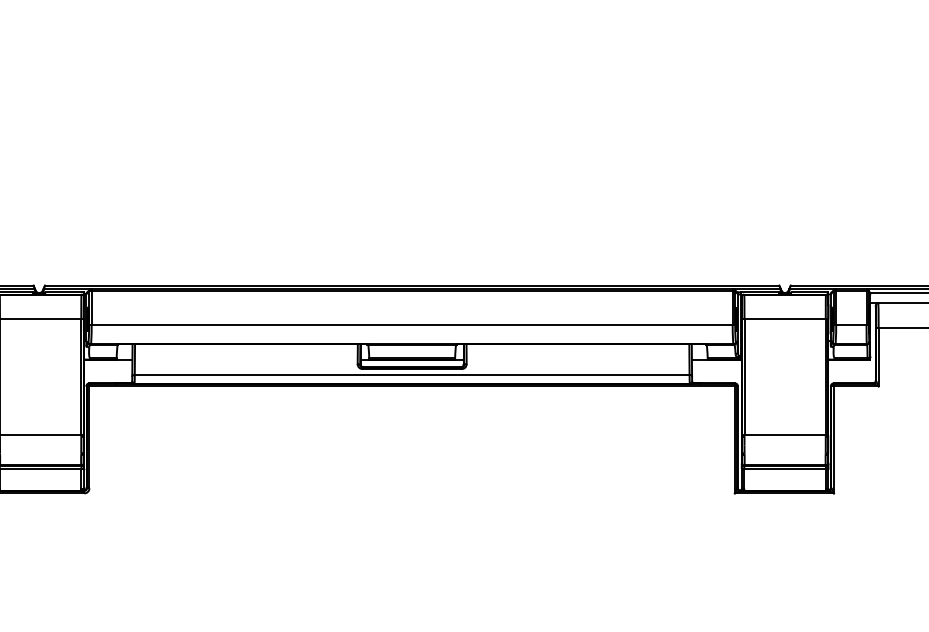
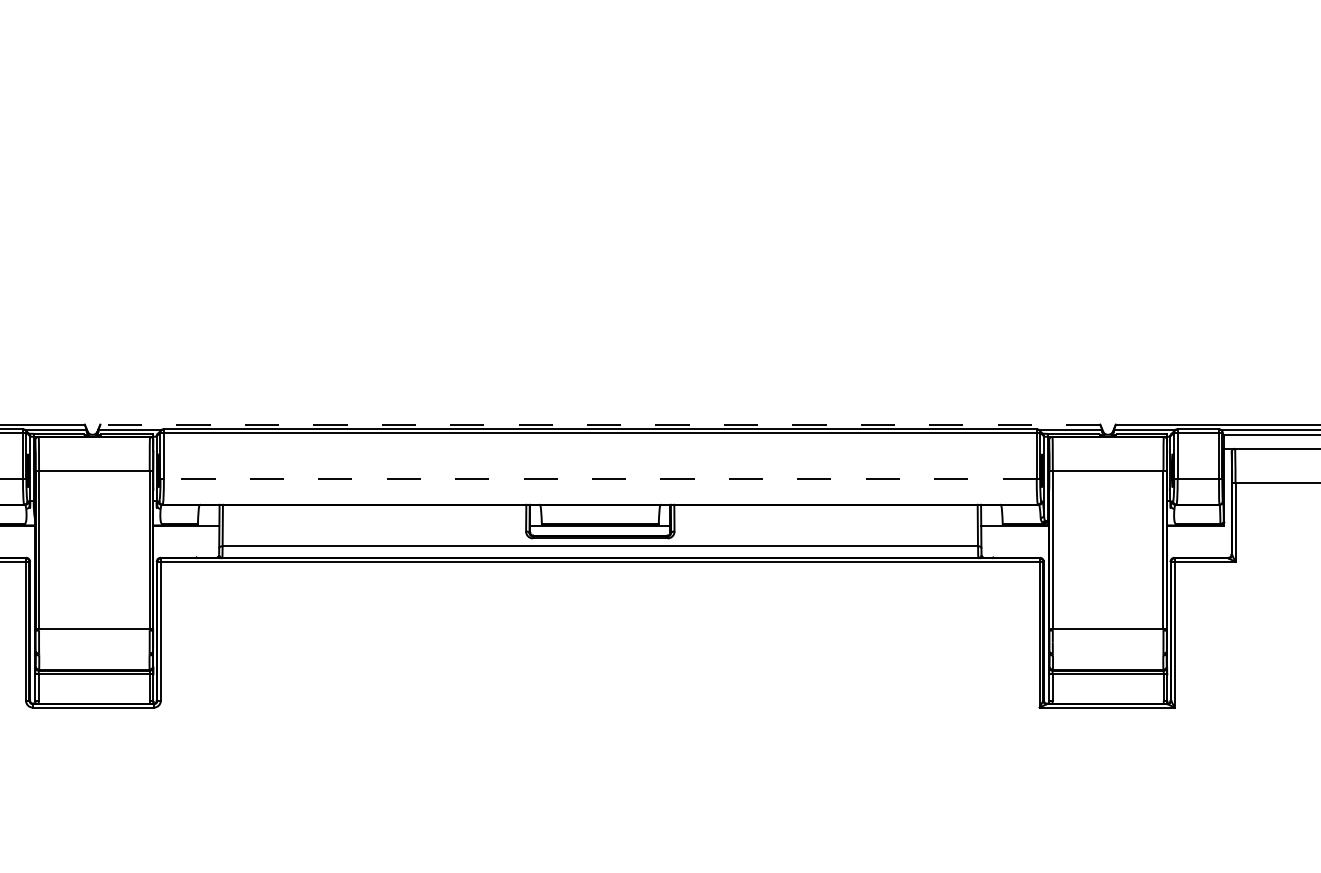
line: (412, 285) -> (600, 424), solid -> dashed
line: (411, 325) -> (599, 478), solid -> dashed

